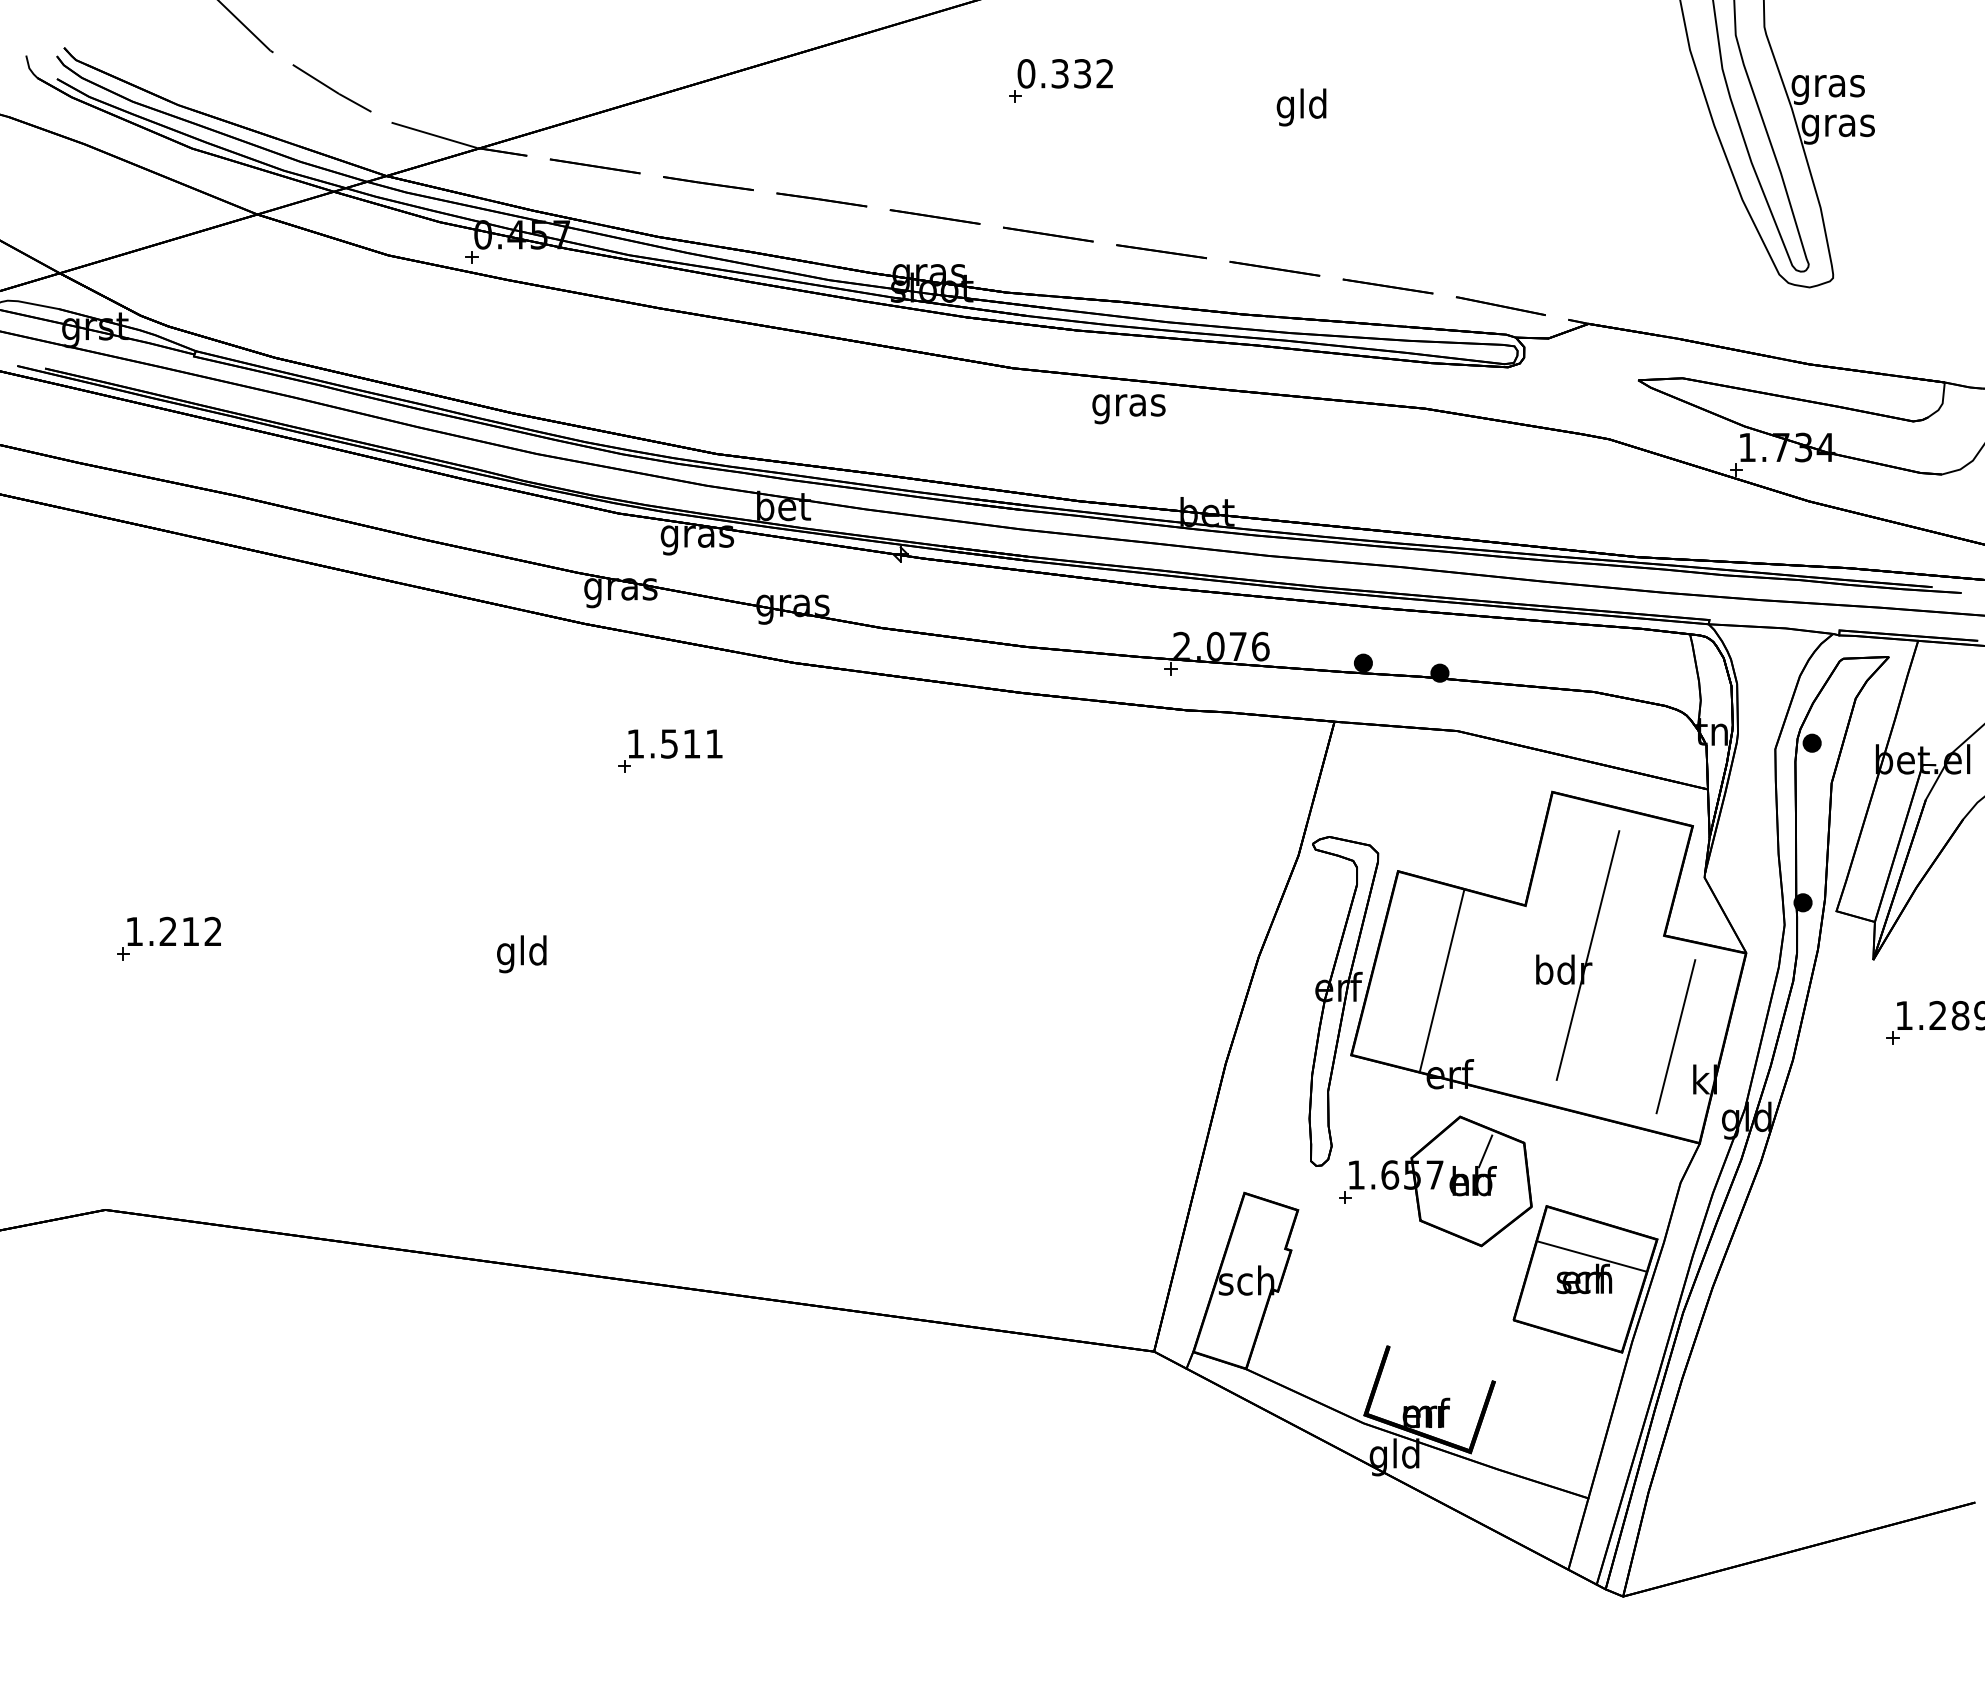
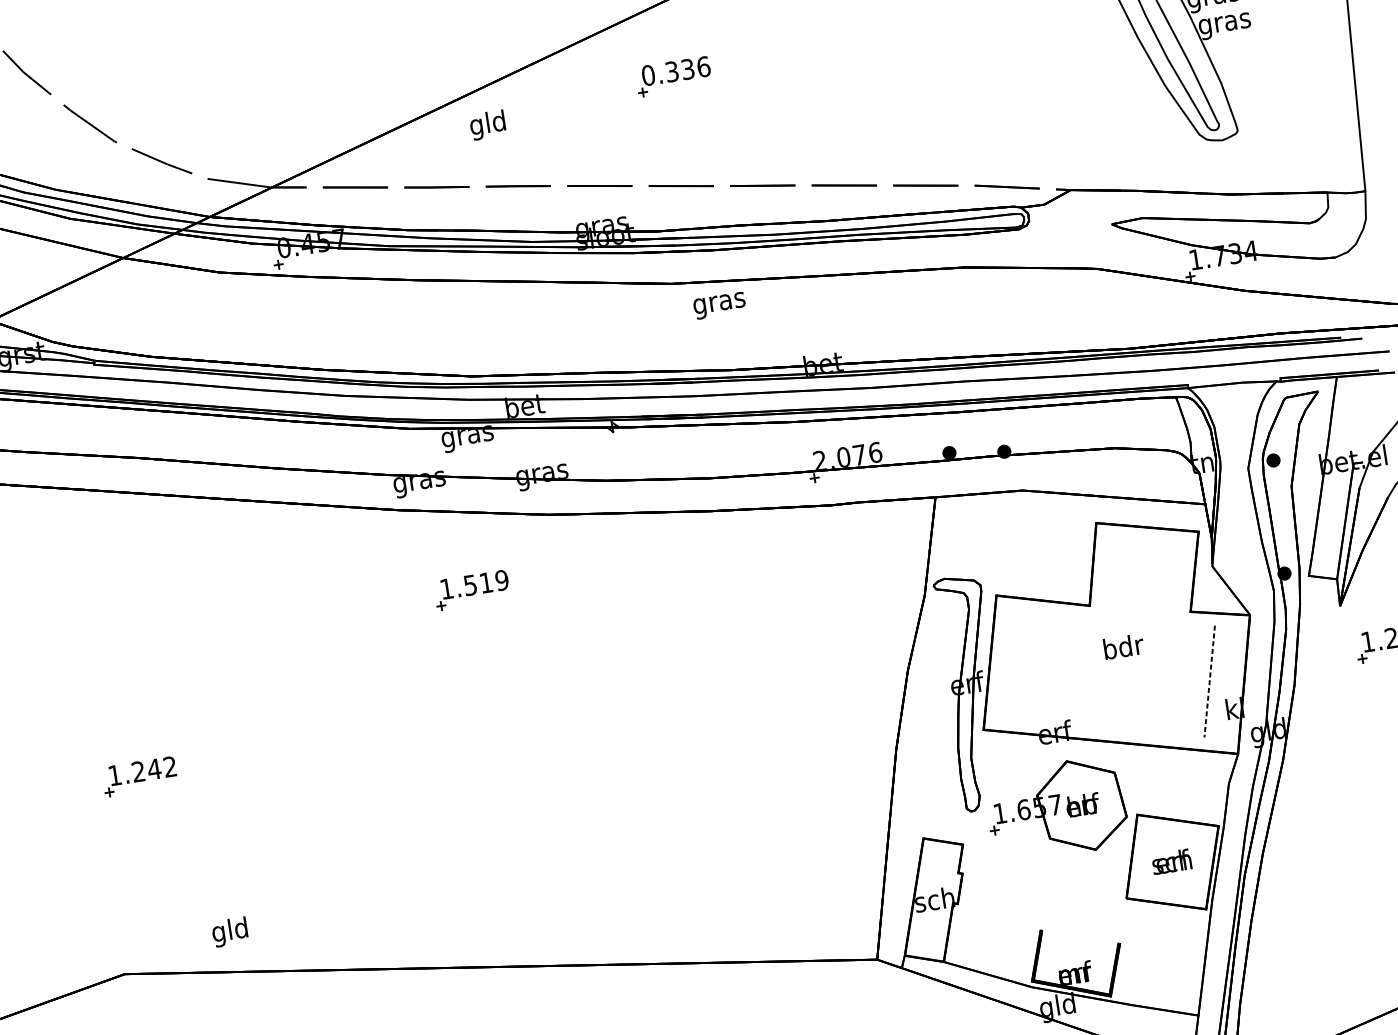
text: (1105, 73) -> (704, 66), 0.332 -> 0.336
text: (1301, 107) -> (487, 125), moved
text: (1128, 409) -> (719, 306), moved
text: (714, 743) -> (502, 580), 1.511 -> 1.519
text: (190, 931) -> (154, 769), 1.212 -> 1.242
text: (521, 954) -> (229, 932), moved
line: (1587, 955) -> (1138, 634), removed
line: (1441, 980) -> (1038, 667), removed
line: (1675, 1036) -> (1209, 681), solid -> dashed
line: (1485, 1151) -> (1088, 782), removed
line: (1591, 1256) -> (1174, 845), removed

